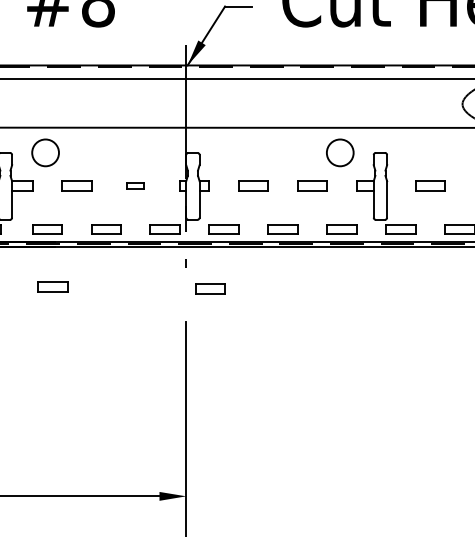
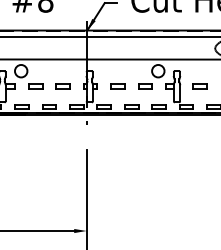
part: (134, 185) -> (62, 86), size x1.67
part: (52, 286) -> (24, 133), removed
part: (209, 288) -> (97, 134), removed

